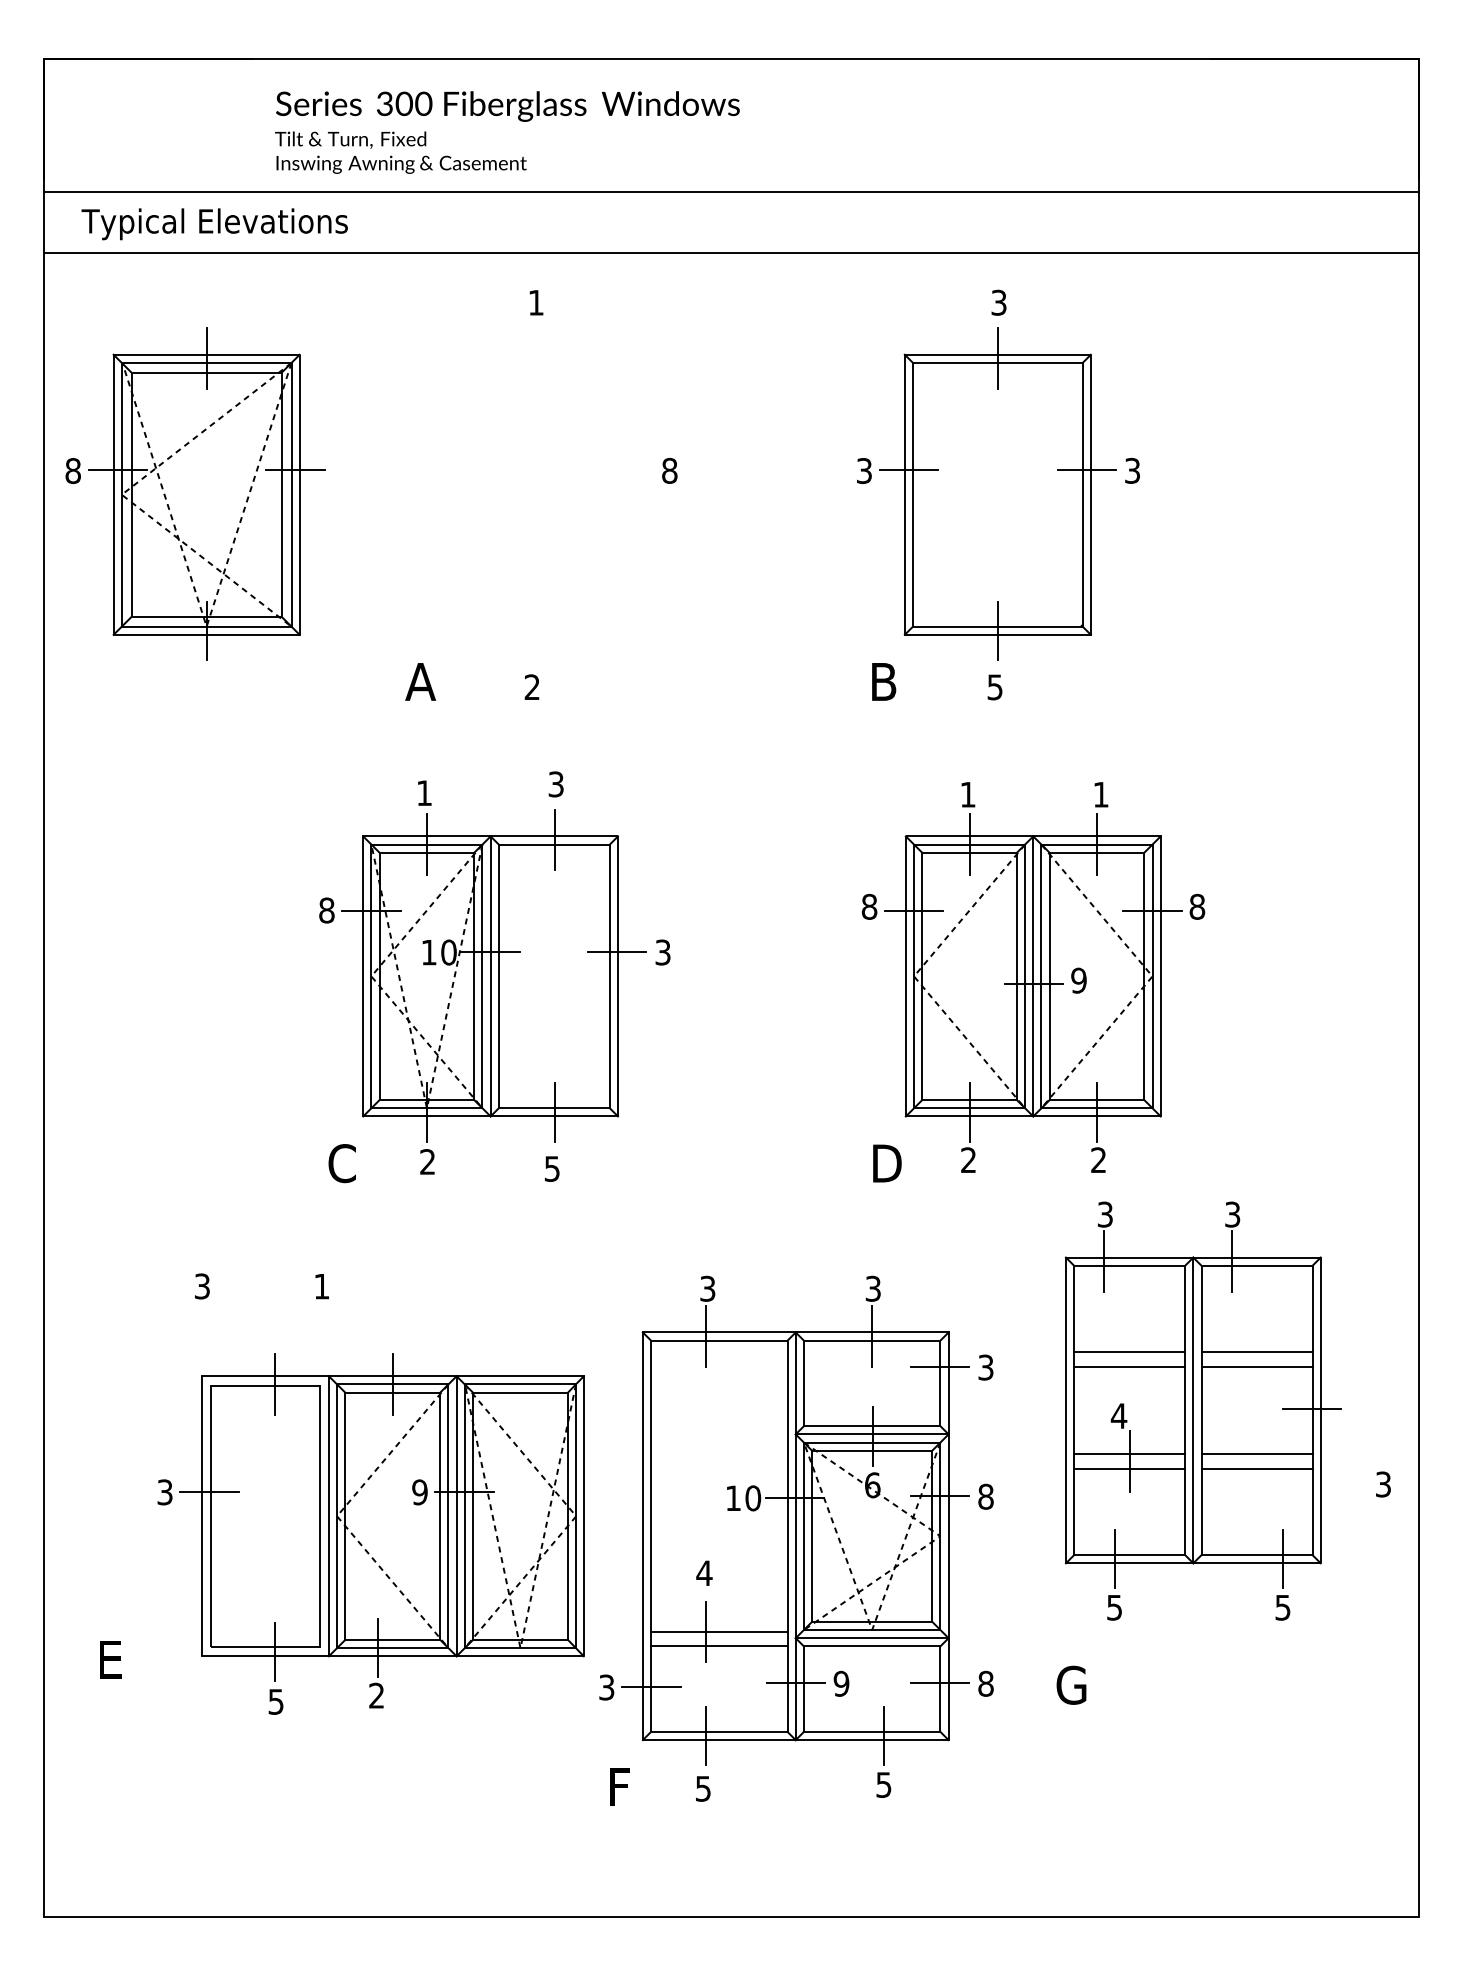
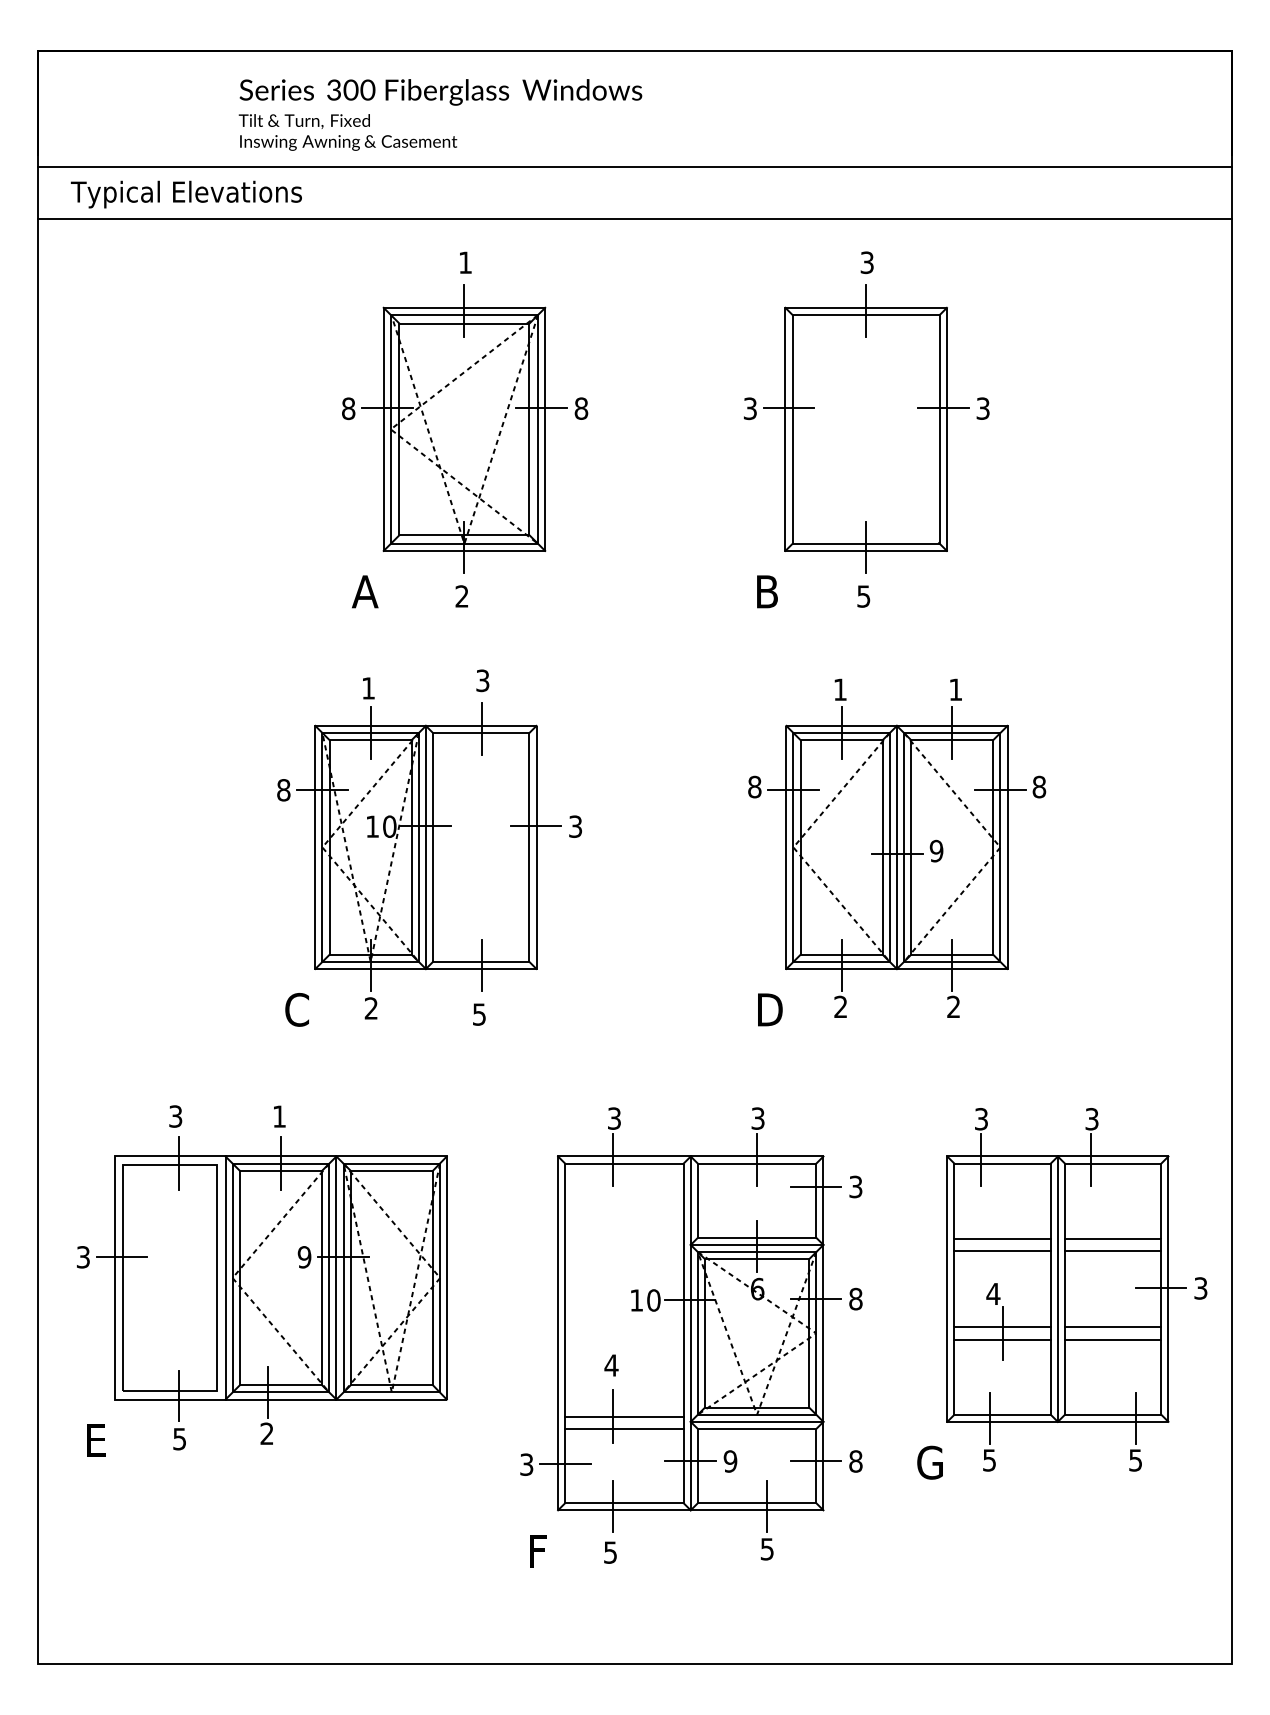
part: (195, 493) -> (454, 428), moved
part: (1203, 1410) -> (1066, 1289), moved
part: (371, 1534) -> (262, 1293), moved

